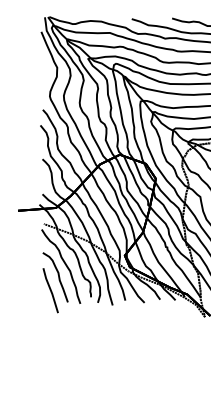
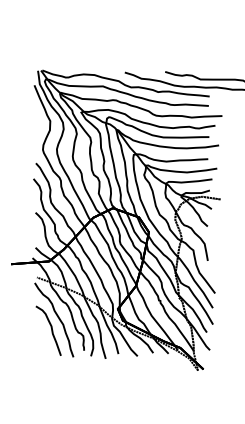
line: (50, 290) -> (43, 343), removed

